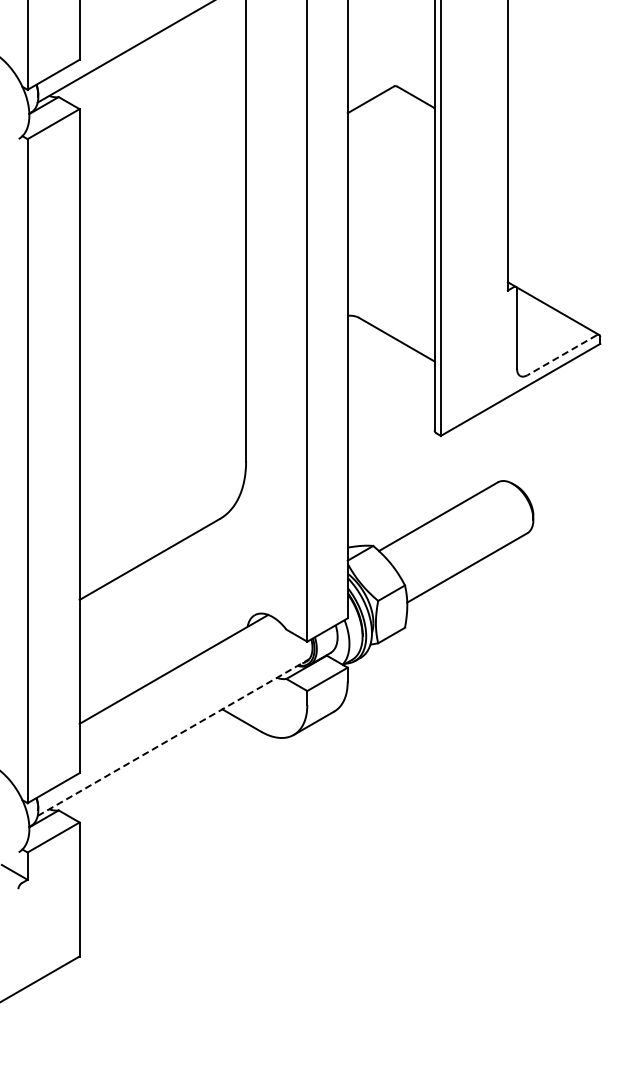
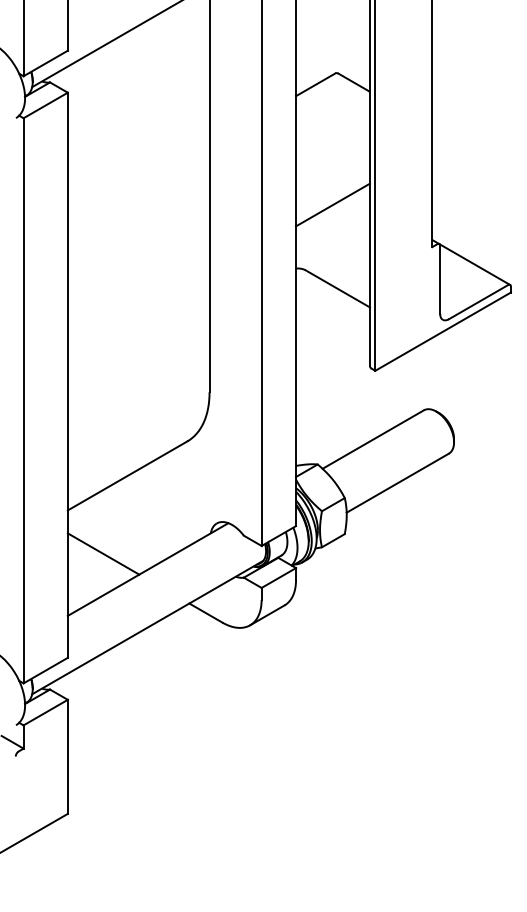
line: (390, 241) -> (332, 205), added
line: (562, 355) -> (478, 302), dashed -> solid
line: (121, 650) -> (103, 553), added
line: (173, 737) -> (147, 627), dashed -> solid

